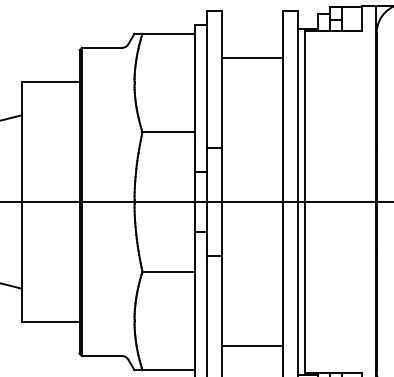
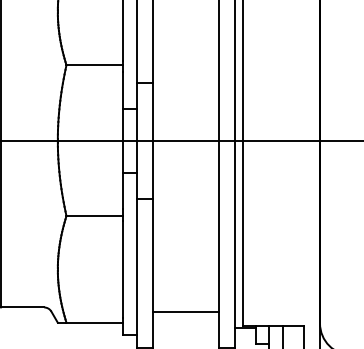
line: (252, 346) -> (185, 312), moved

